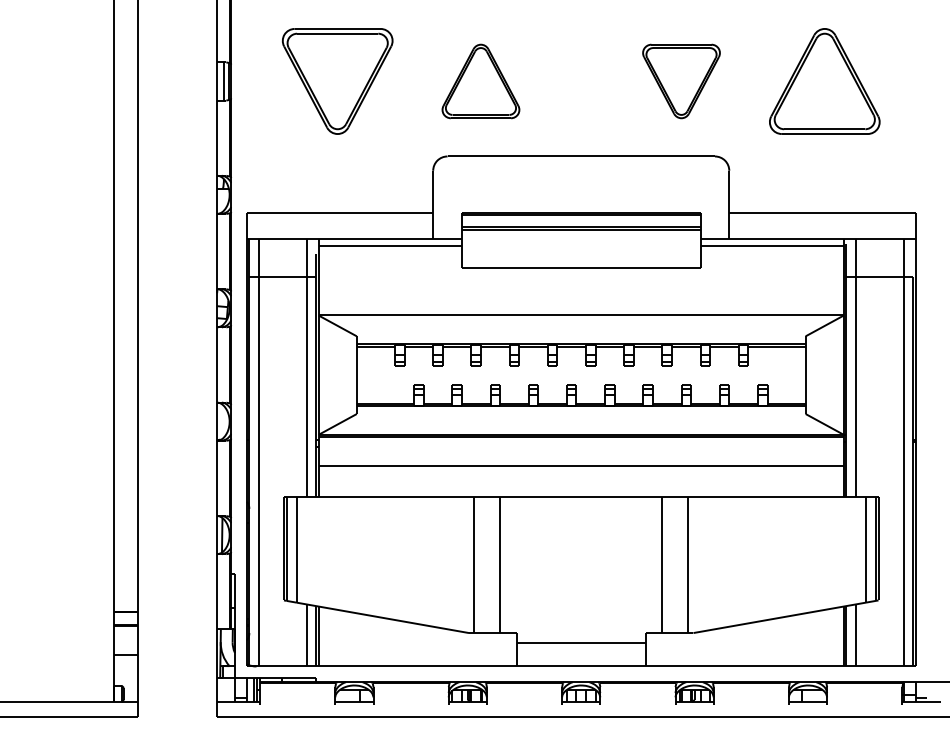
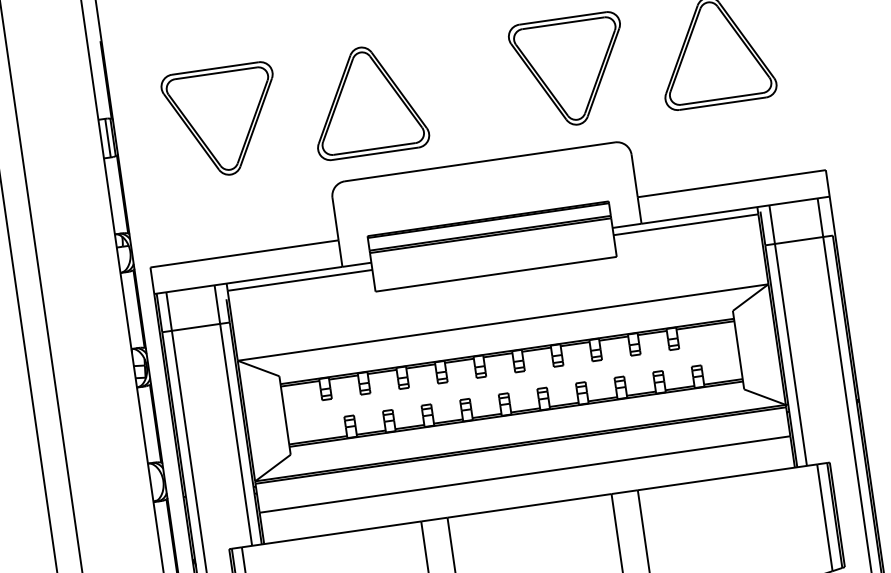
part: (480, 81) -> (367, 100), size x1.43
part: (681, 81) -> (570, 71), size x1.43

